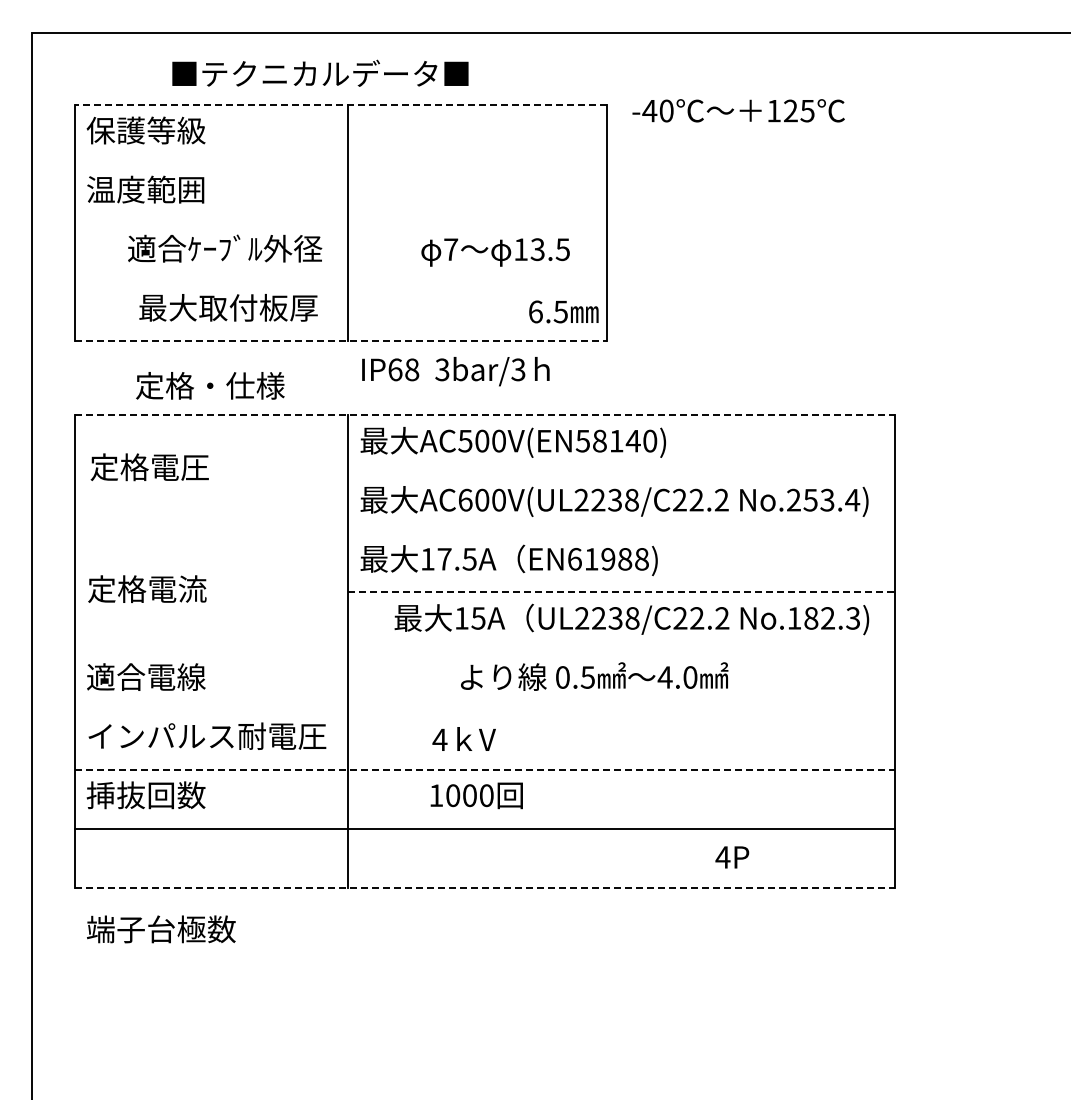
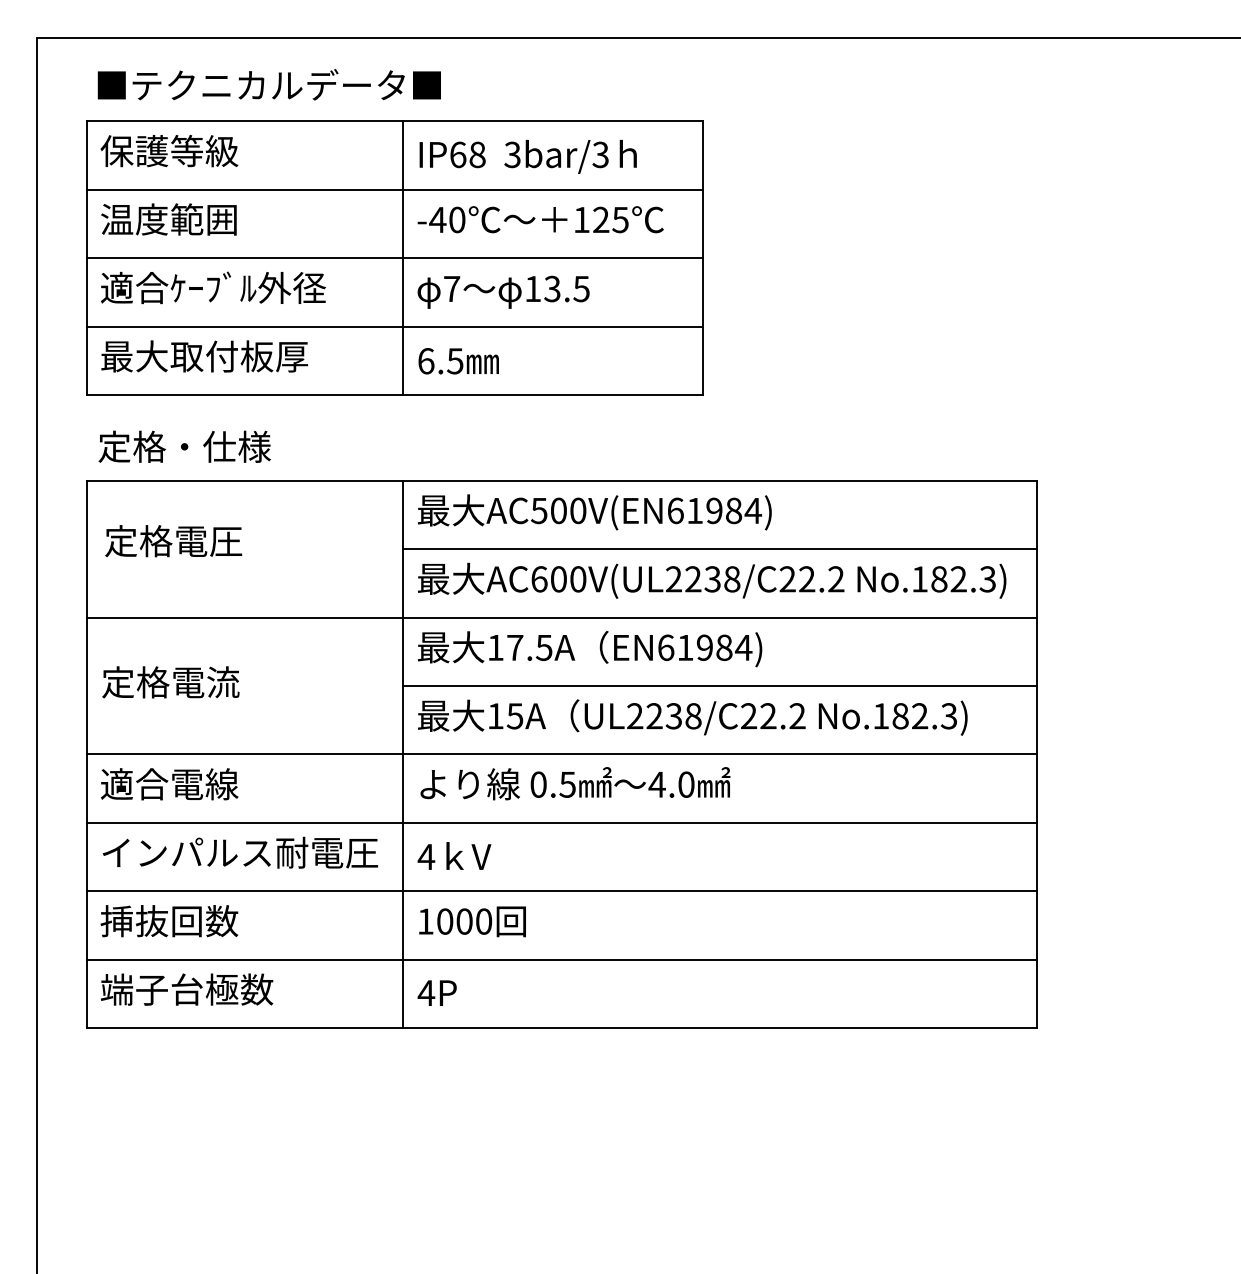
text: (320, 72) -> (269, 83), moved
line: (340, 104) -> (394, 120), dashed -> solid
text: (738, 110) -> (540, 219), moved
line: (340, 163) -> (394, 189), added
line: (340, 223) -> (394, 258), added
text: (225, 248) -> (213, 287), moved
text: (495, 252) -> (503, 292), moved
line: (340, 282) -> (394, 327), added
text: (228, 307) -> (204, 356), moved
text: (563, 311) -> (458, 360), moved
line: (340, 341) -> (394, 395), dashed -> solid
text: (455, 371) -> (527, 156), moved
text: (210, 385) -> (184, 446), moved
line: (484, 415) -> (561, 481), dashed -> solid
text: (616, 440) -> (714, 510), AC500V(EN58140) -> AC500V(EN61984)
line: (621, 474) -> (720, 549), added
text: (823, 499) -> (954, 578), No.253.4) -> No.182.3)
line: (484, 533) -> (561, 617), added
text: (641, 559) -> (743, 648), EN61988) -> EN61984)
line: (621, 592) -> (720, 686), dashed -> solid
text: (631, 619) -> (692, 717), moved
line: (484, 651) -> (561, 754), added
text: (594, 676) -> (575, 783), moved
line: (484, 710) -> (561, 822), added
text: (463, 738) -> (453, 855), moved
line: (484, 769) -> (561, 891), dashed -> solid
text: (476, 795) -> (472, 921), moved
text: (732, 857) -> (437, 993), moved
line: (484, 887) -> (561, 1027), dashed -> solid
text: (161, 929) -> (187, 989), moved

